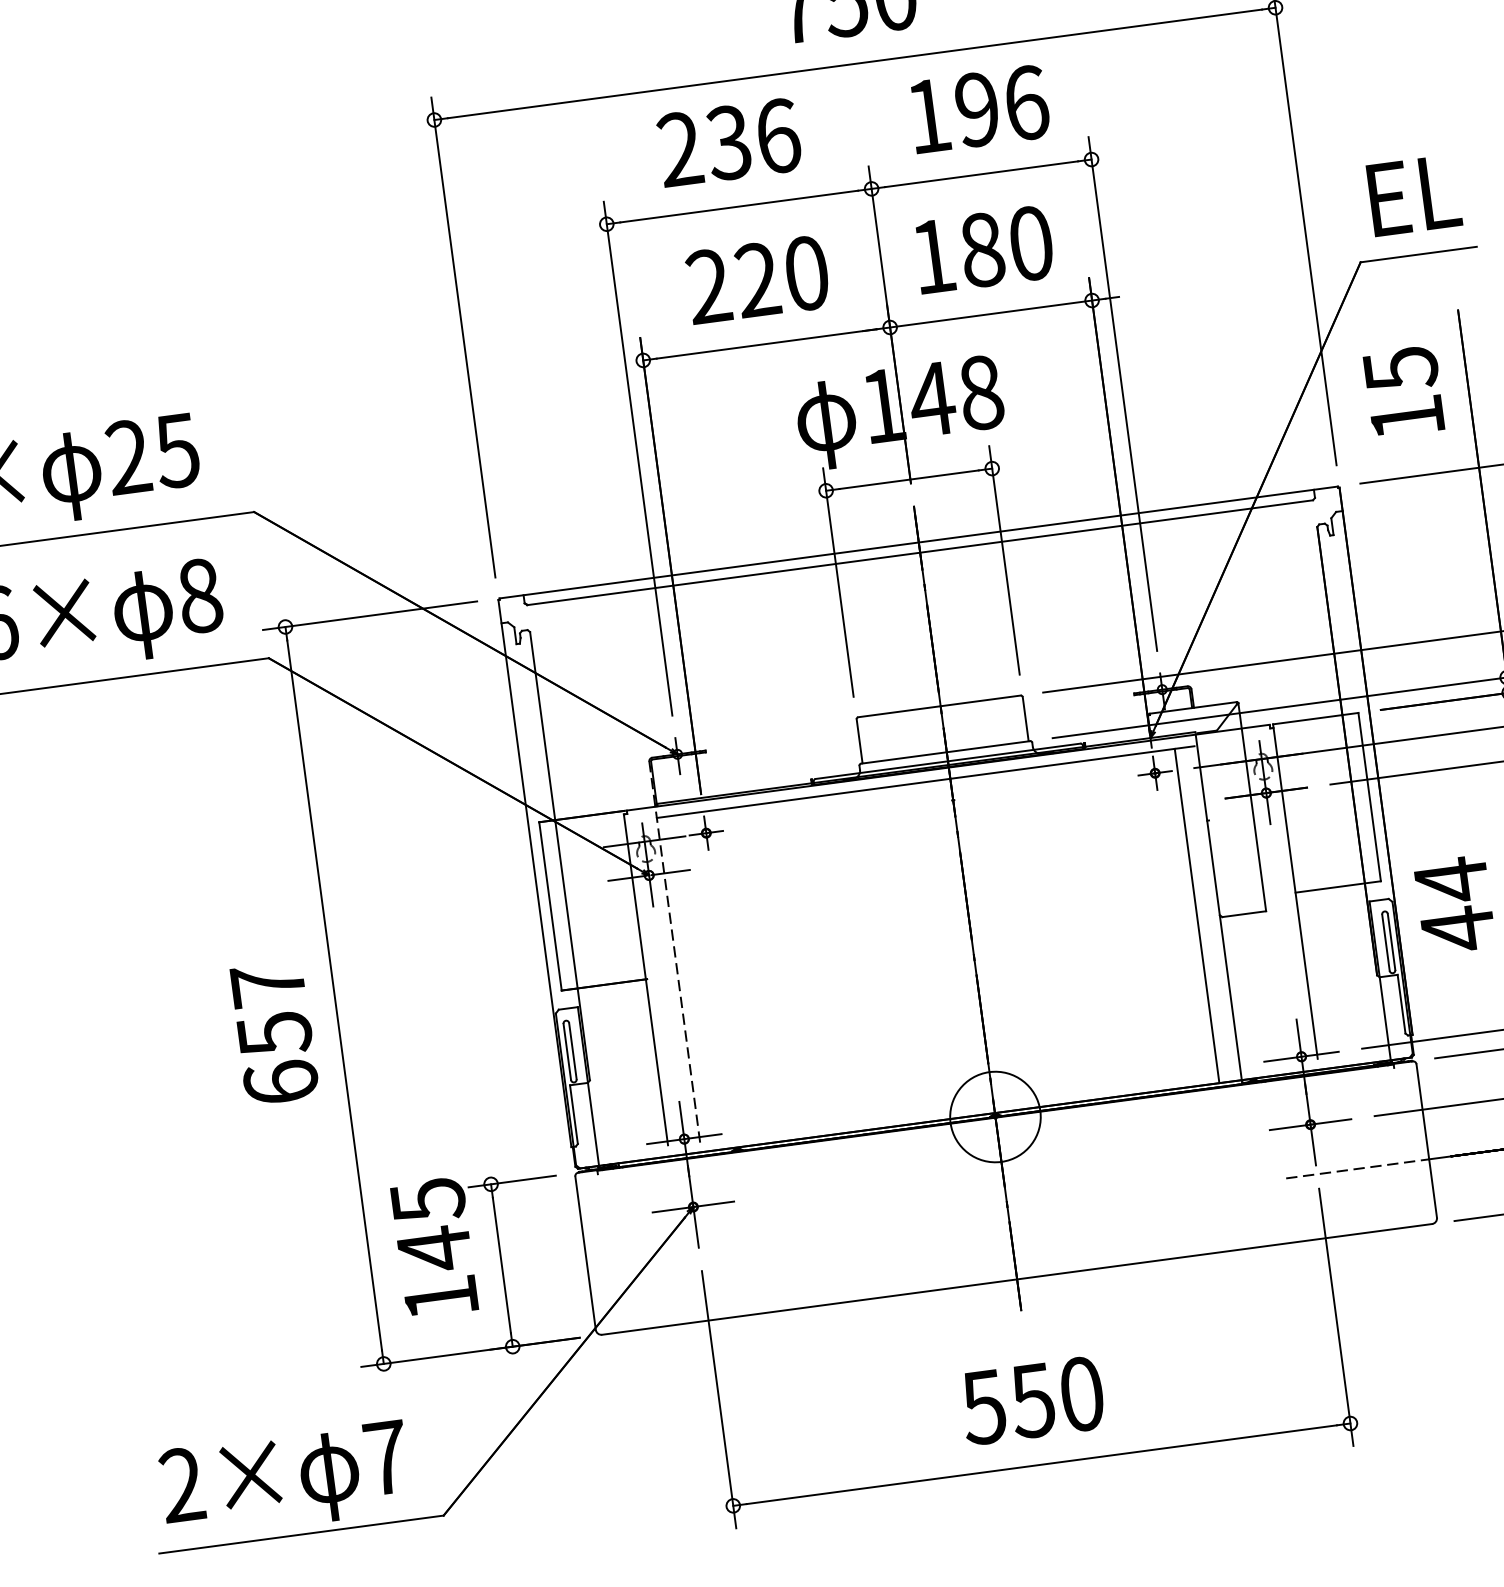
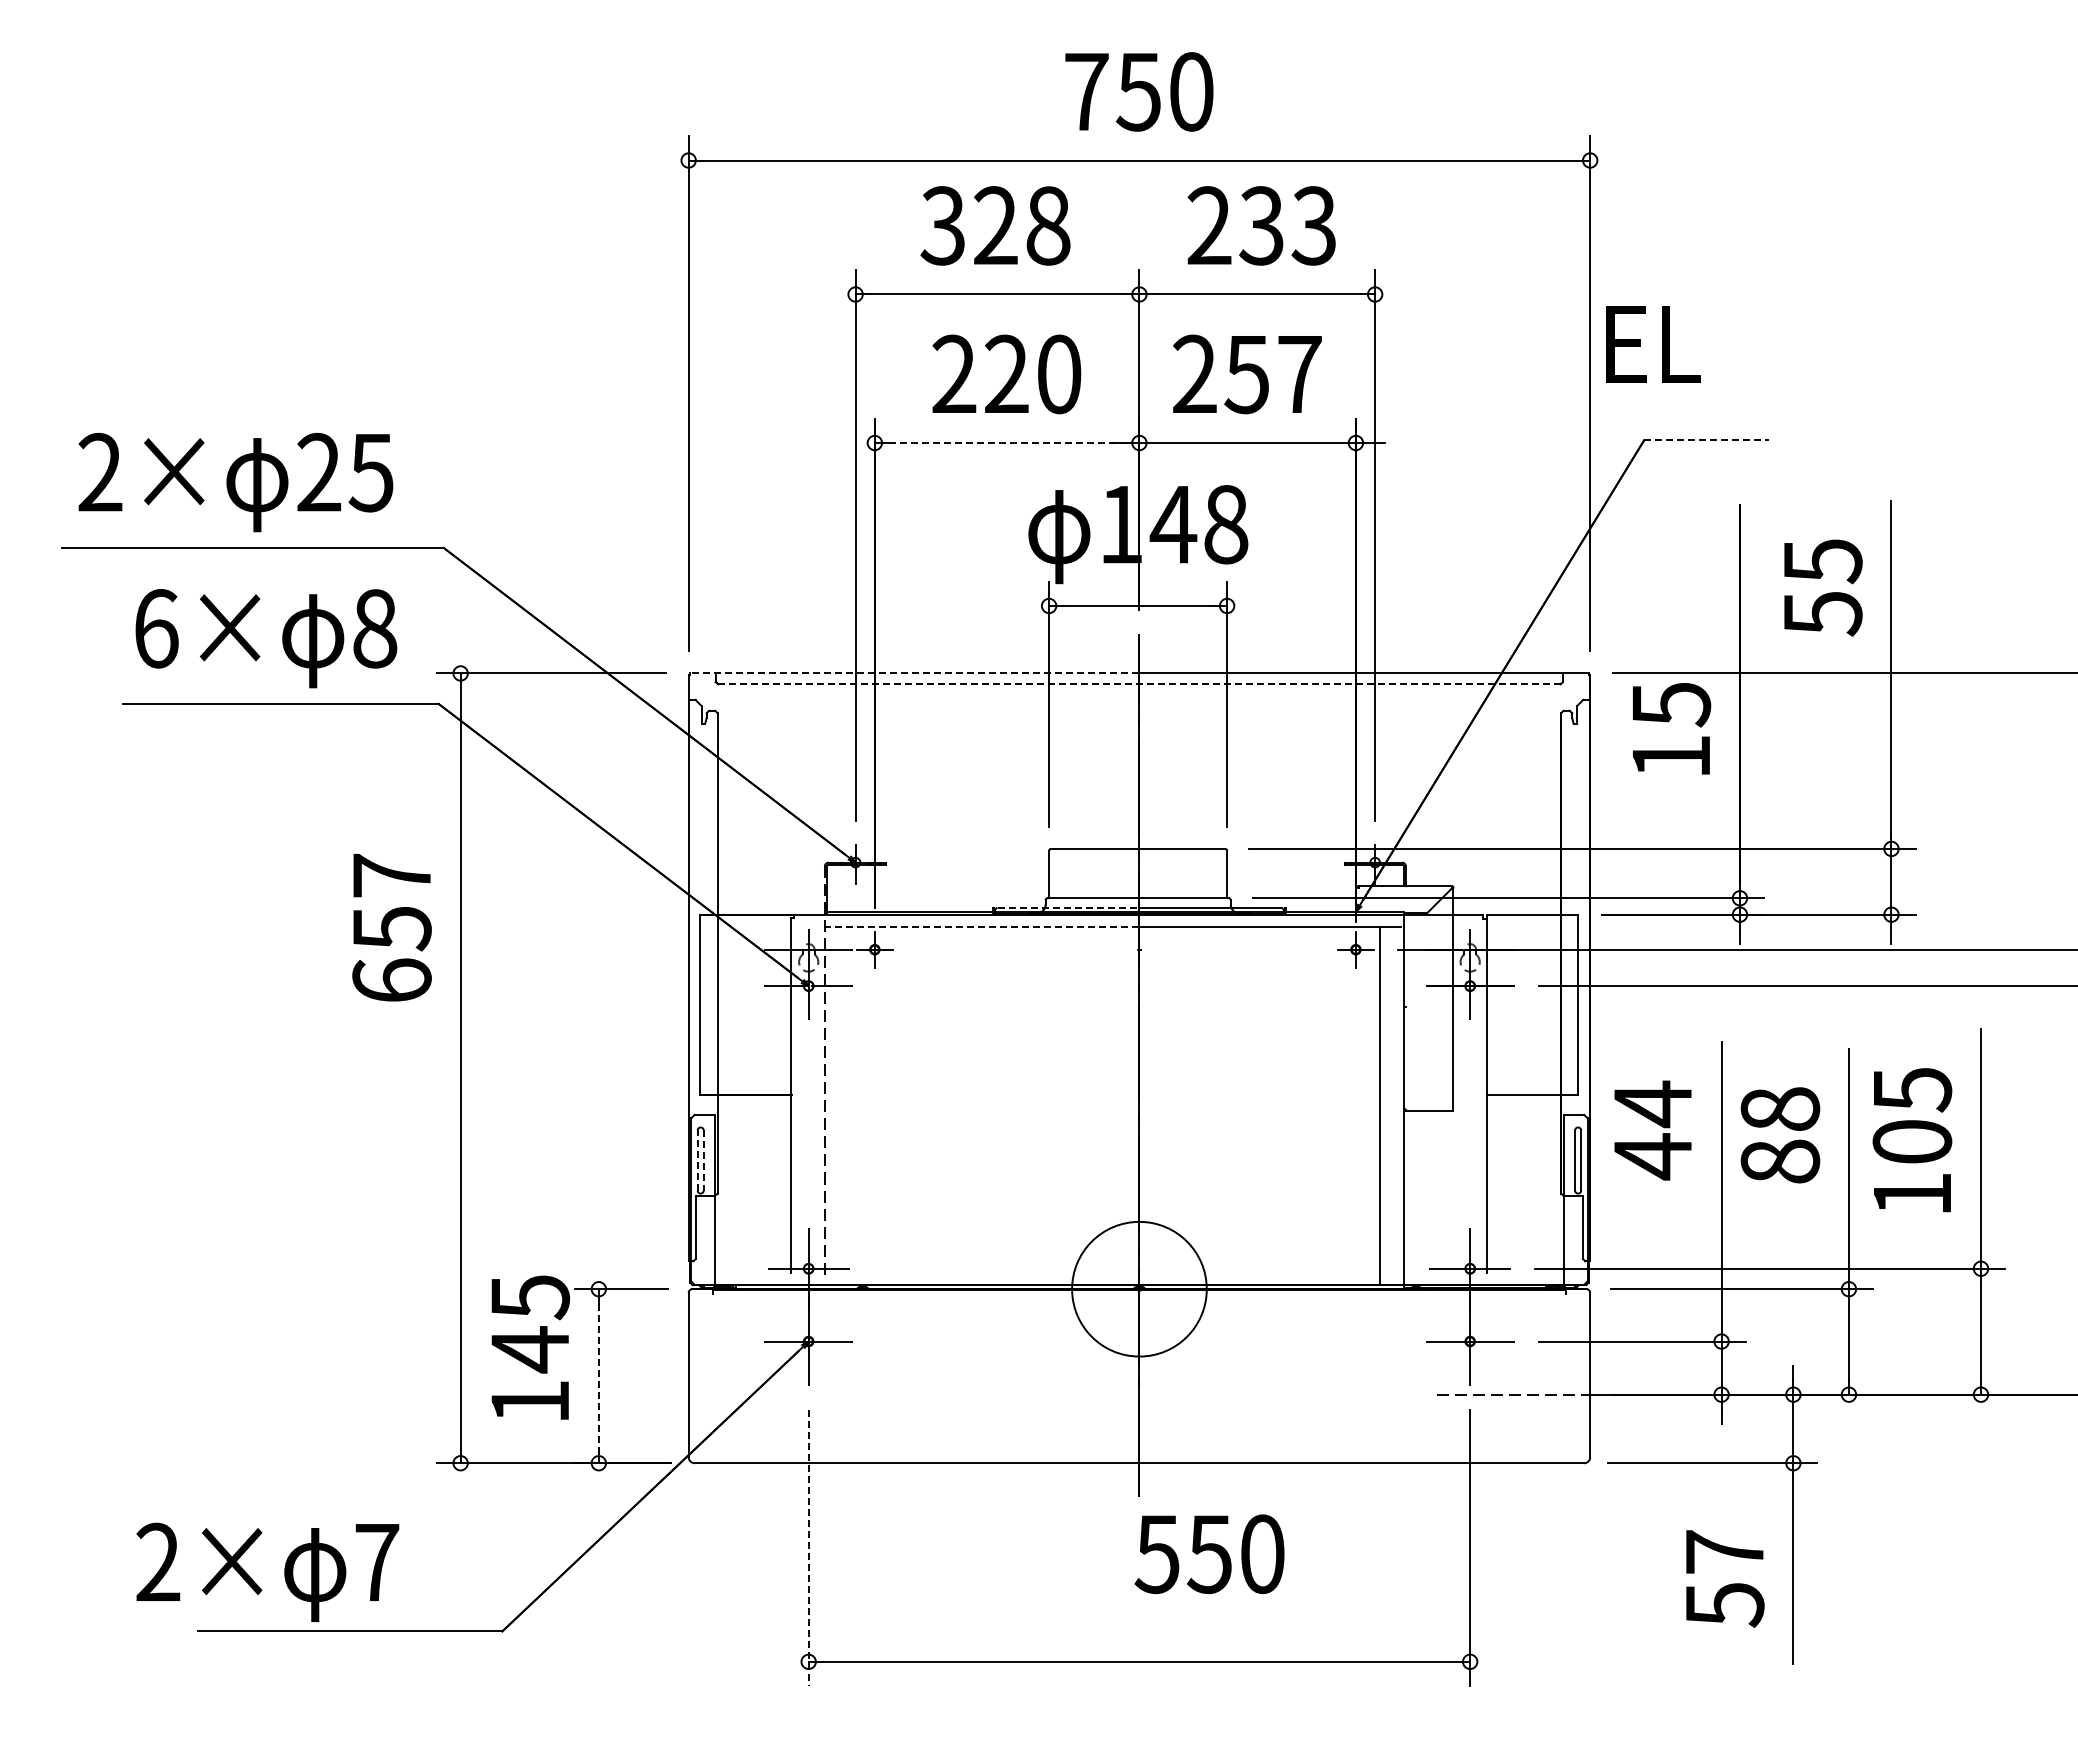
text: (976, 109) -> (1261, 225), 196 -> 233
text: (728, 142) -> (995, 225), 236 -> 328
text: (1414, 195) -> (1653, 344), moved
text: (982, 250) -> (1247, 374), 180 -> 257
line: (1418, 254) -> (1706, 440), solid -> dashed
line: (767, 344) -> (1007, 443), solid -> dashed
text: (1404, 391) -> (1672, 728), moved
line: (919, 552) -> (1138, 684), solid -> dashed
line: (708, 570) -> (914, 673), solid -> dashed
line: (881, 769) -> (1068, 907), solid -> dashed
line: (802, 798) -> (981, 926), solid -> dashed
text: (274, 1033) -> (391, 927), moved
line: (567, 1051) -> (697, 1160), solid -> dashed
line: (572, 1052) -> (703, 1161), solid -> dashed
circle: (995, 1117) -> (1139, 1289), size x1.4
line: (501, 1265) -> (598, 1376), solid -> dashed
line: (718, 1400) -> (808, 1548), solid -> dashed
text: (1032, 1401) -> (1209, 1554), moved
text: (285, 1479) -> (267, 1571), moved

